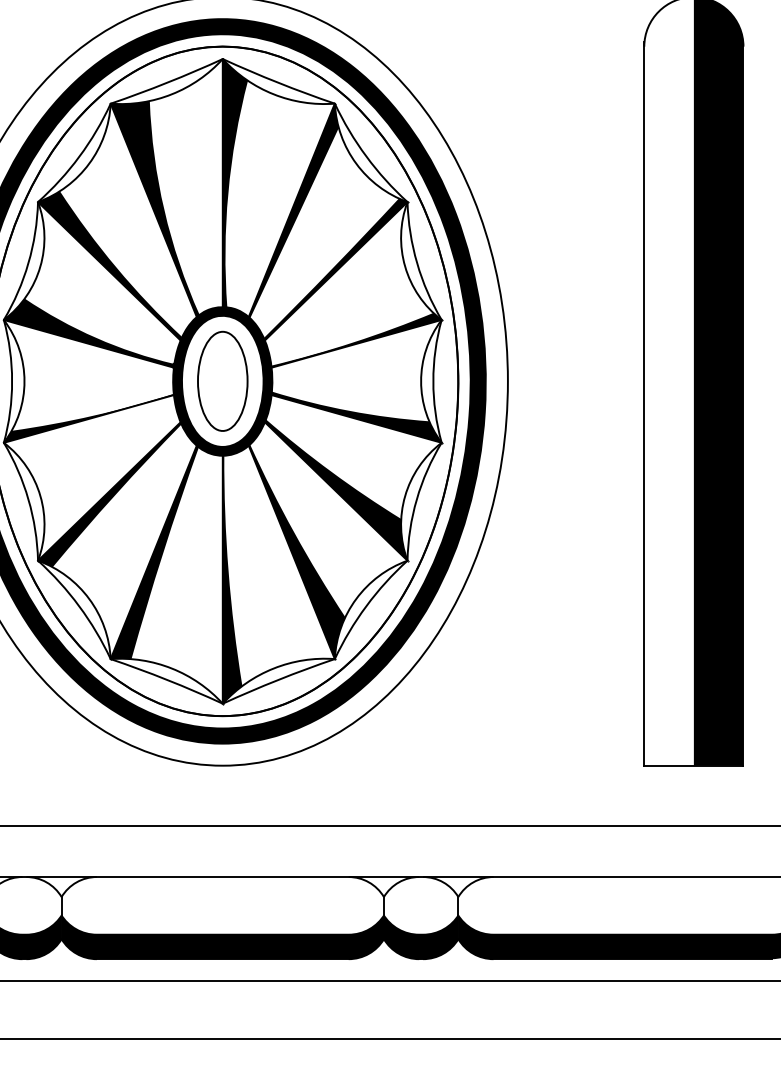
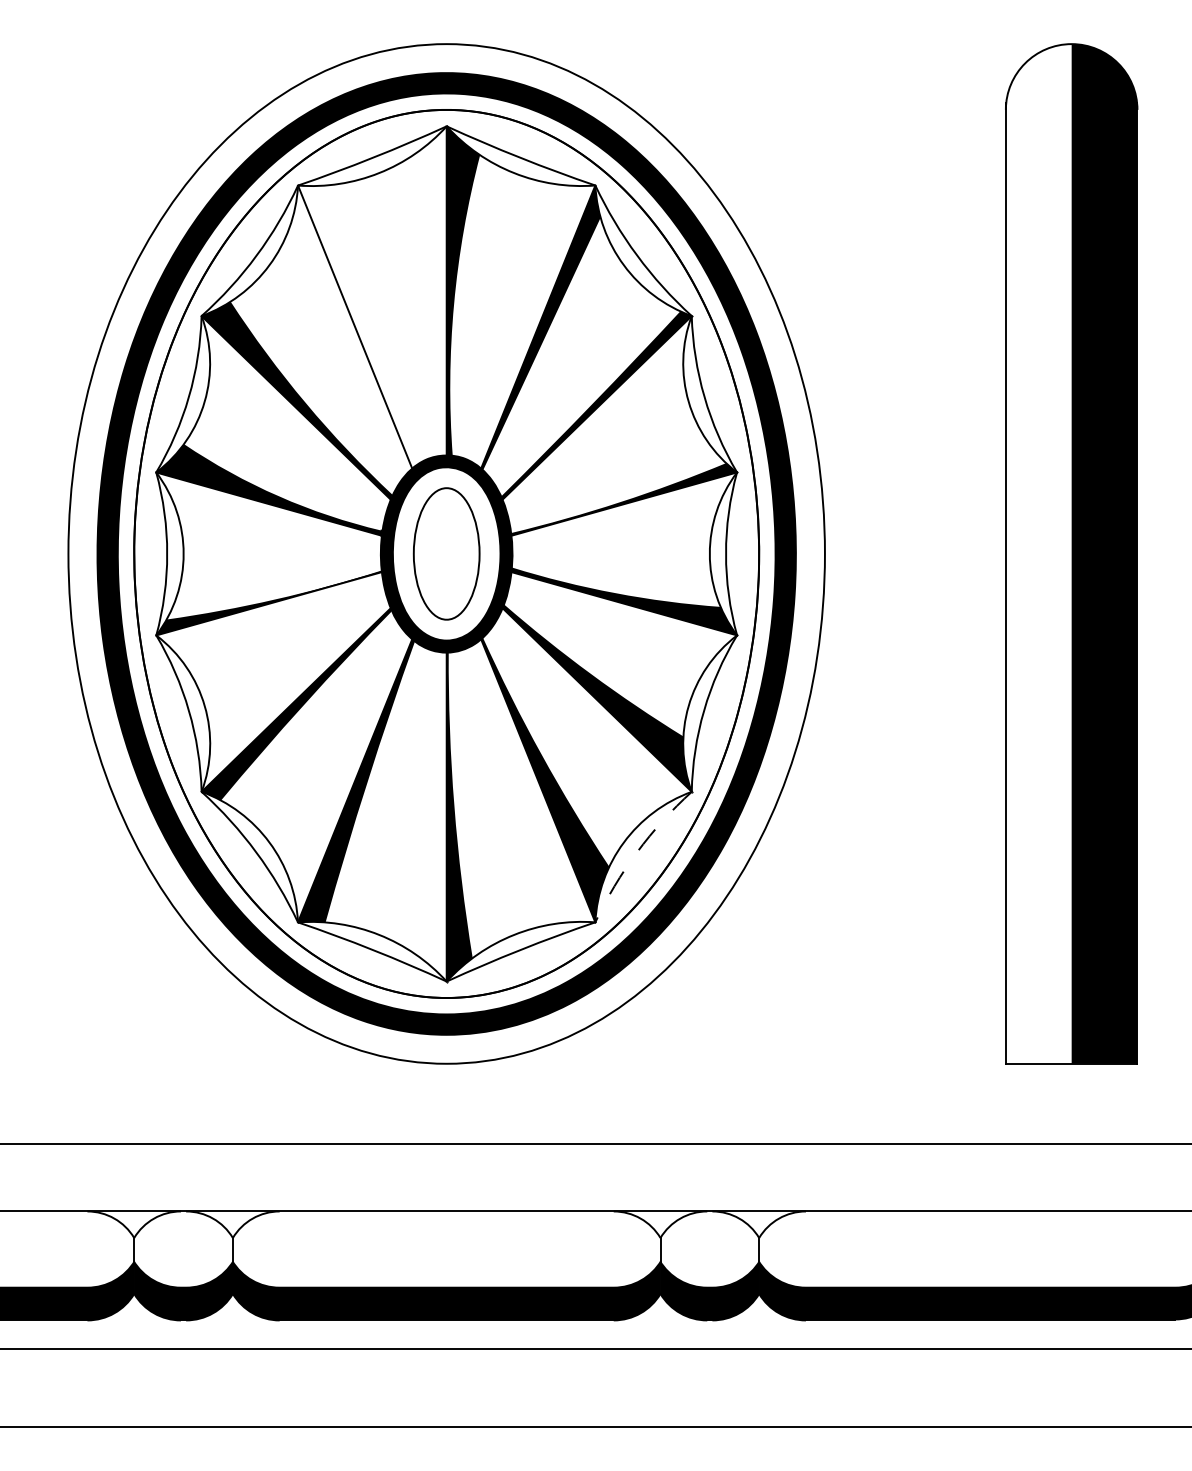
fill: (154, 209) -> (356, 325), removed
arc: (366, 606) -> (637, 852), solid -> dashed

